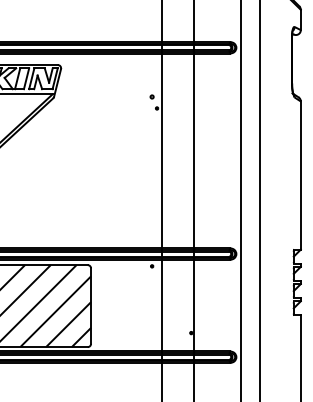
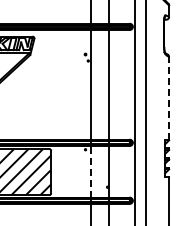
line: (301, 175) -> (169, 98), solid -> dashed
line: (162, 305) -> (91, 171), solid -> dashed

